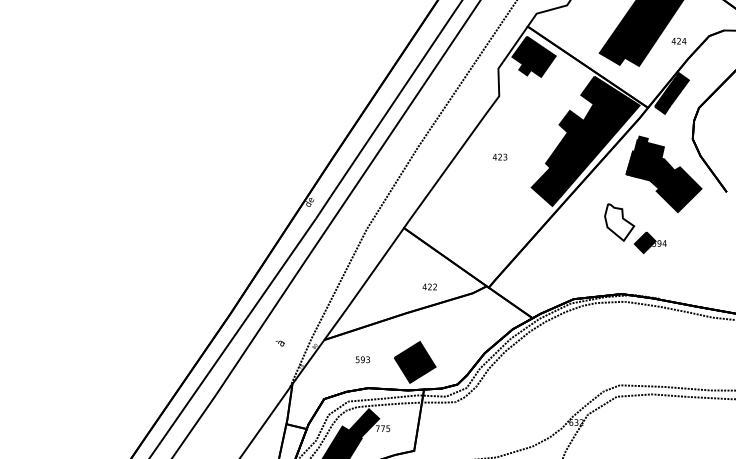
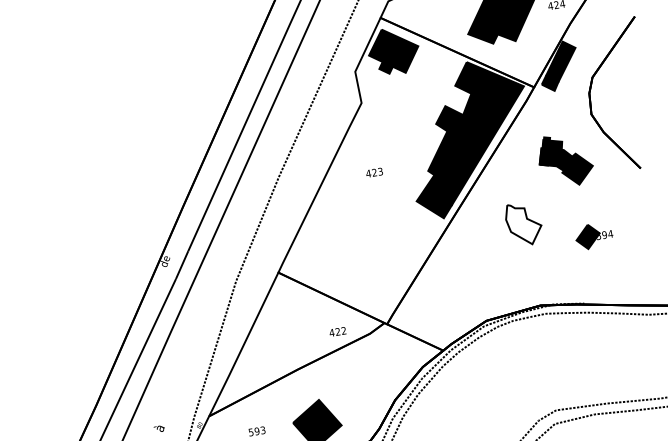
part: (663, 174) -> (564, 160), size x0.6
part: (649, 242) -> (593, 235), moved
text: (429, 286) -> (337, 331), moved

